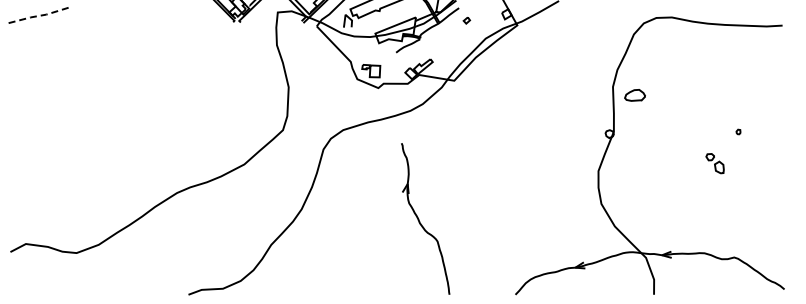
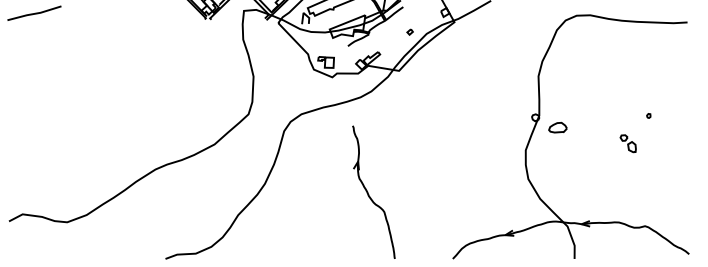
line: (39, 15) -> (34, 13), dashed -> solid
part: (466, 20) -> (409, 32), moved
part: (634, 95) -> (557, 127), moved

